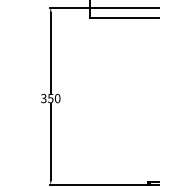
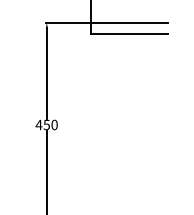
text: (43, 98) -> (38, 124), 350 -> 450

